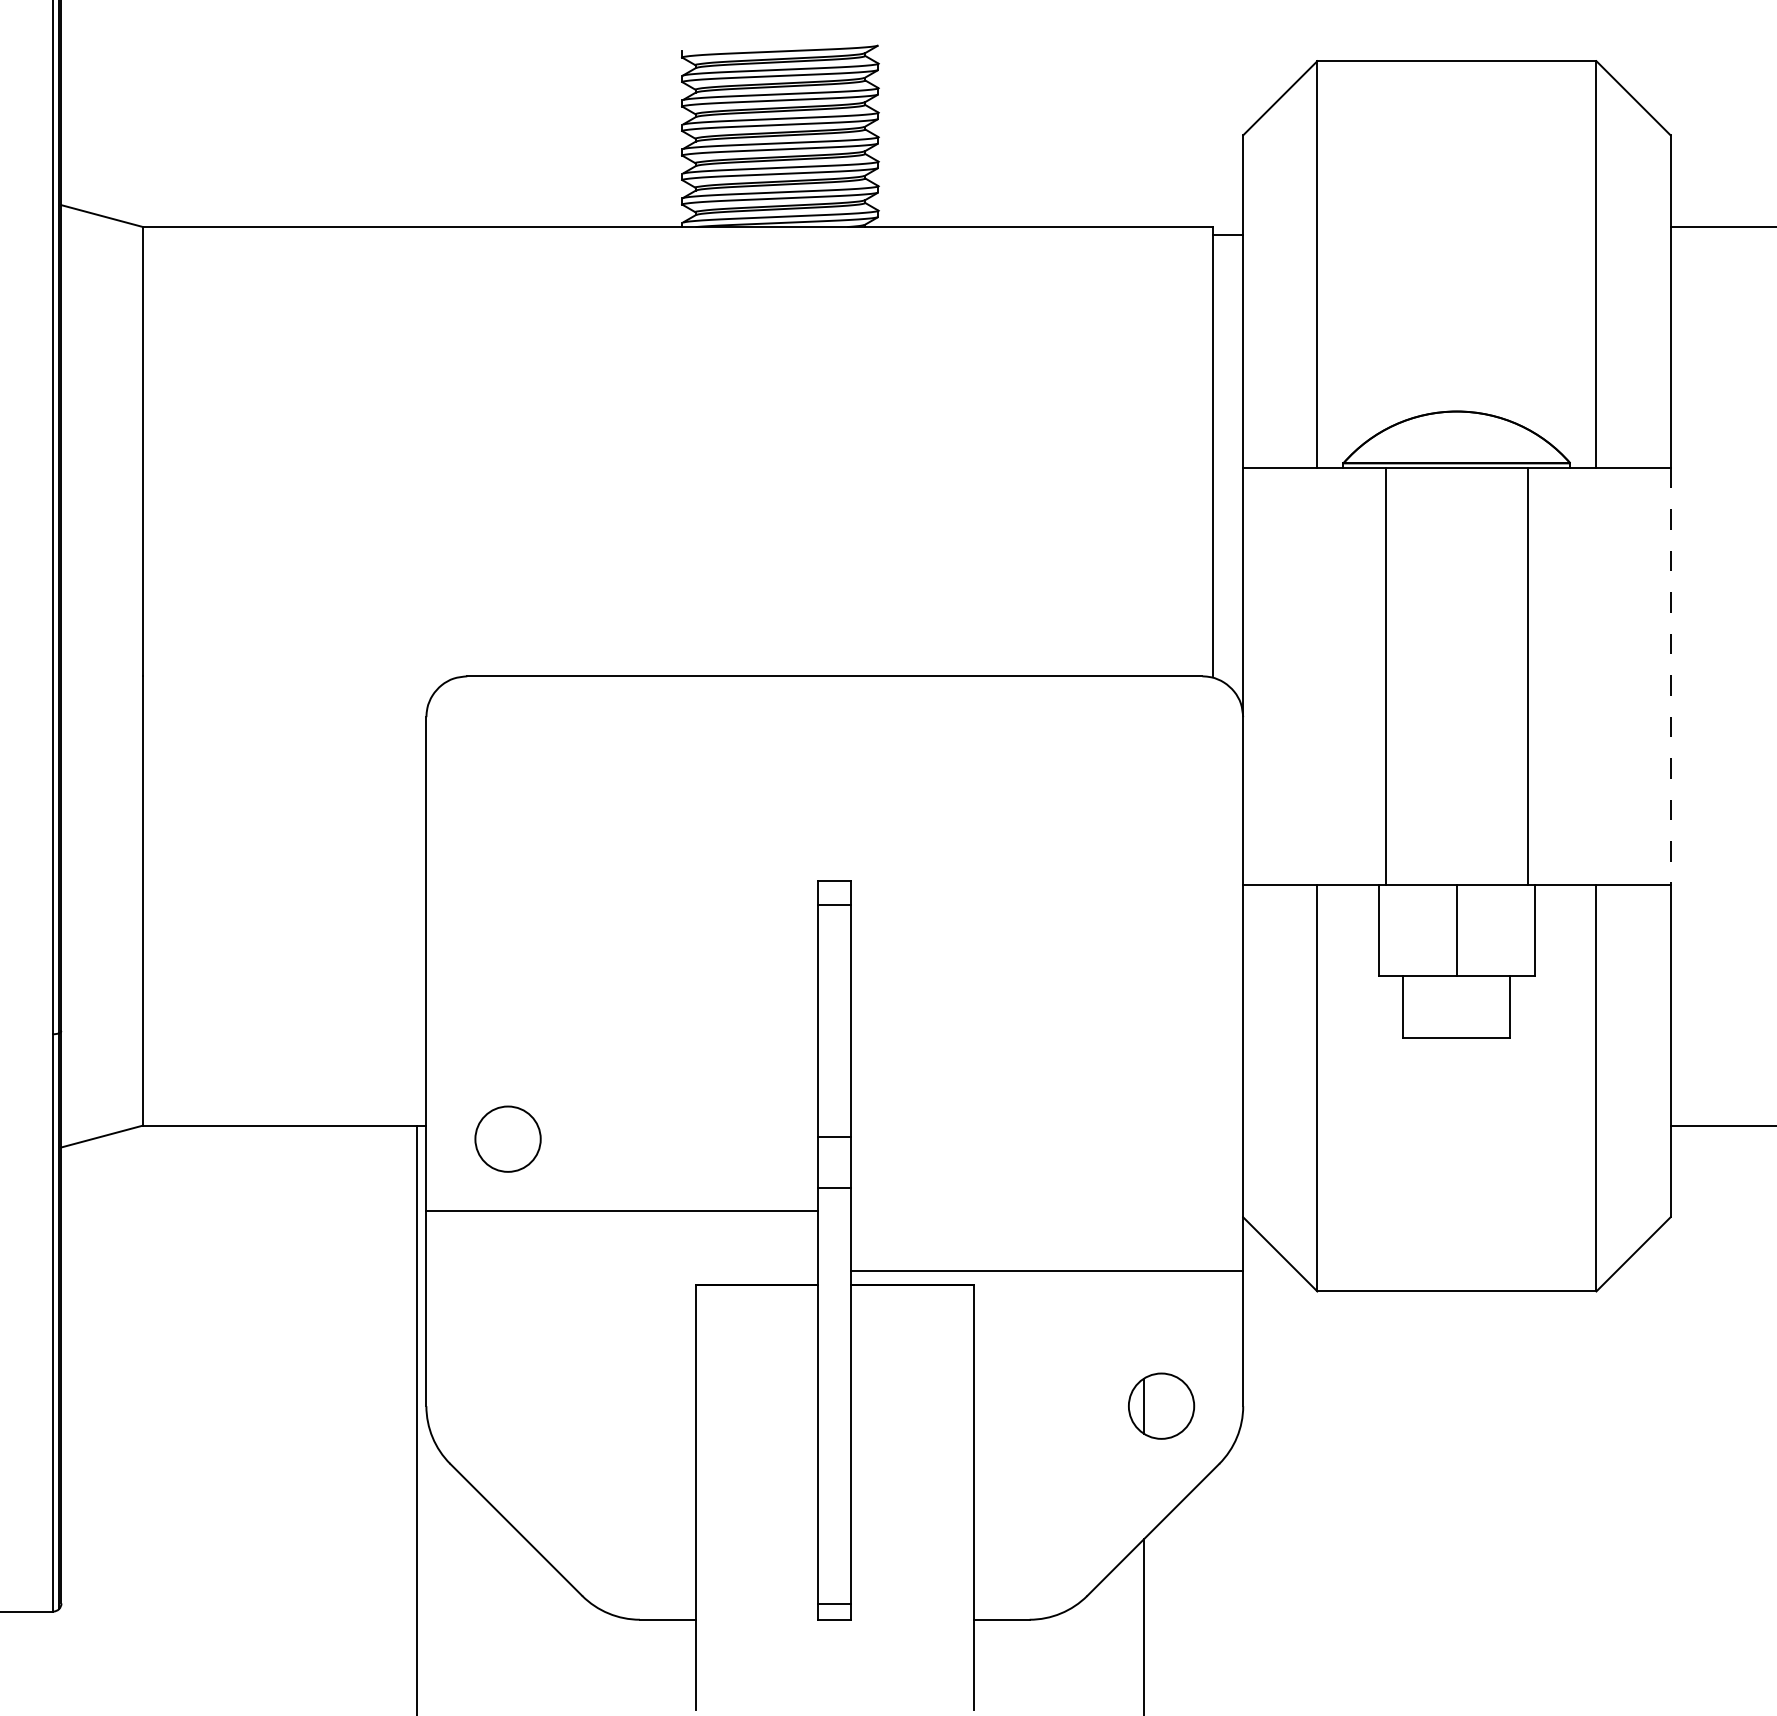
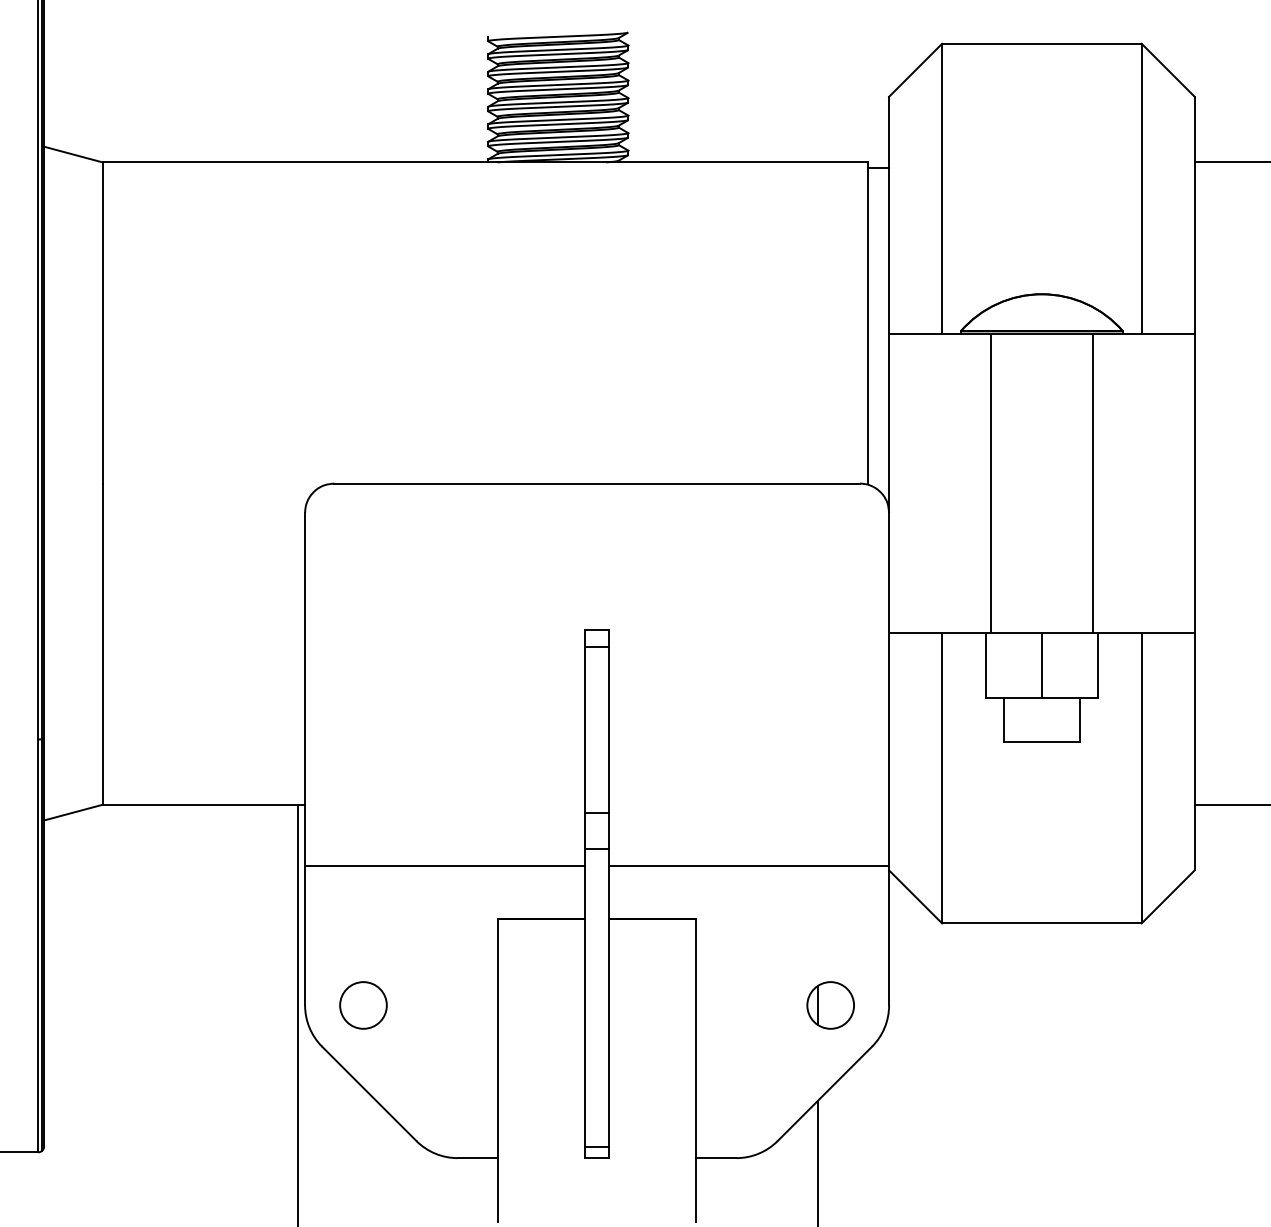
line: (1670, 676) -> (1194, 483), dashed -> solid
circle: (507, 1138) -> (363, 1004), moved
line: (1047, 1271) -> (749, 866), moved

